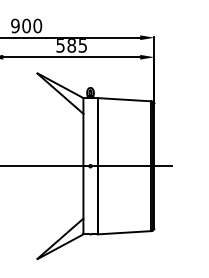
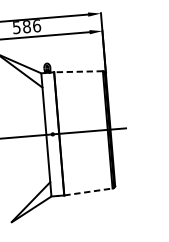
text: (82, 45) -> (36, 25), 585 -> 586
line: (124, 99) -> (78, 71), solid -> dashed
line: (124, 232) -> (88, 191), solid -> dashed

